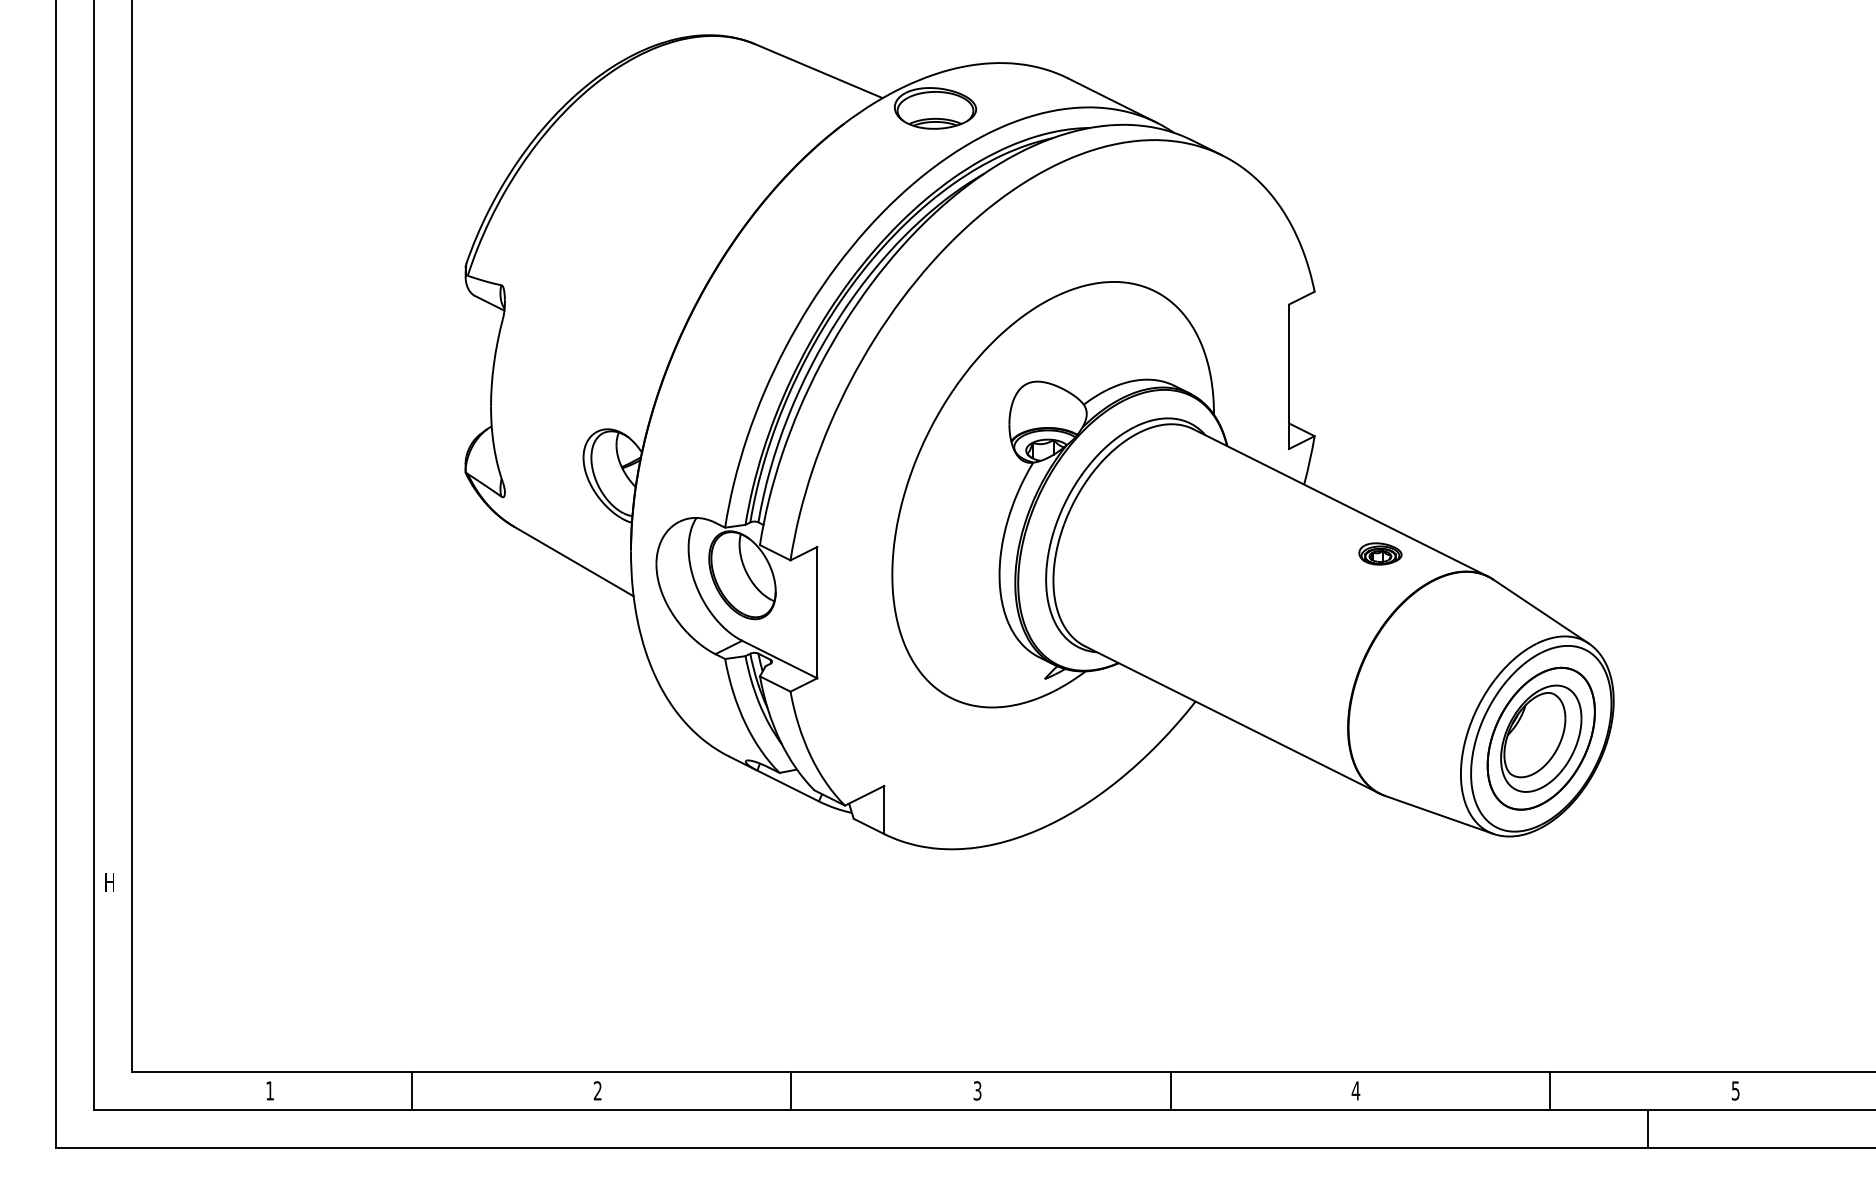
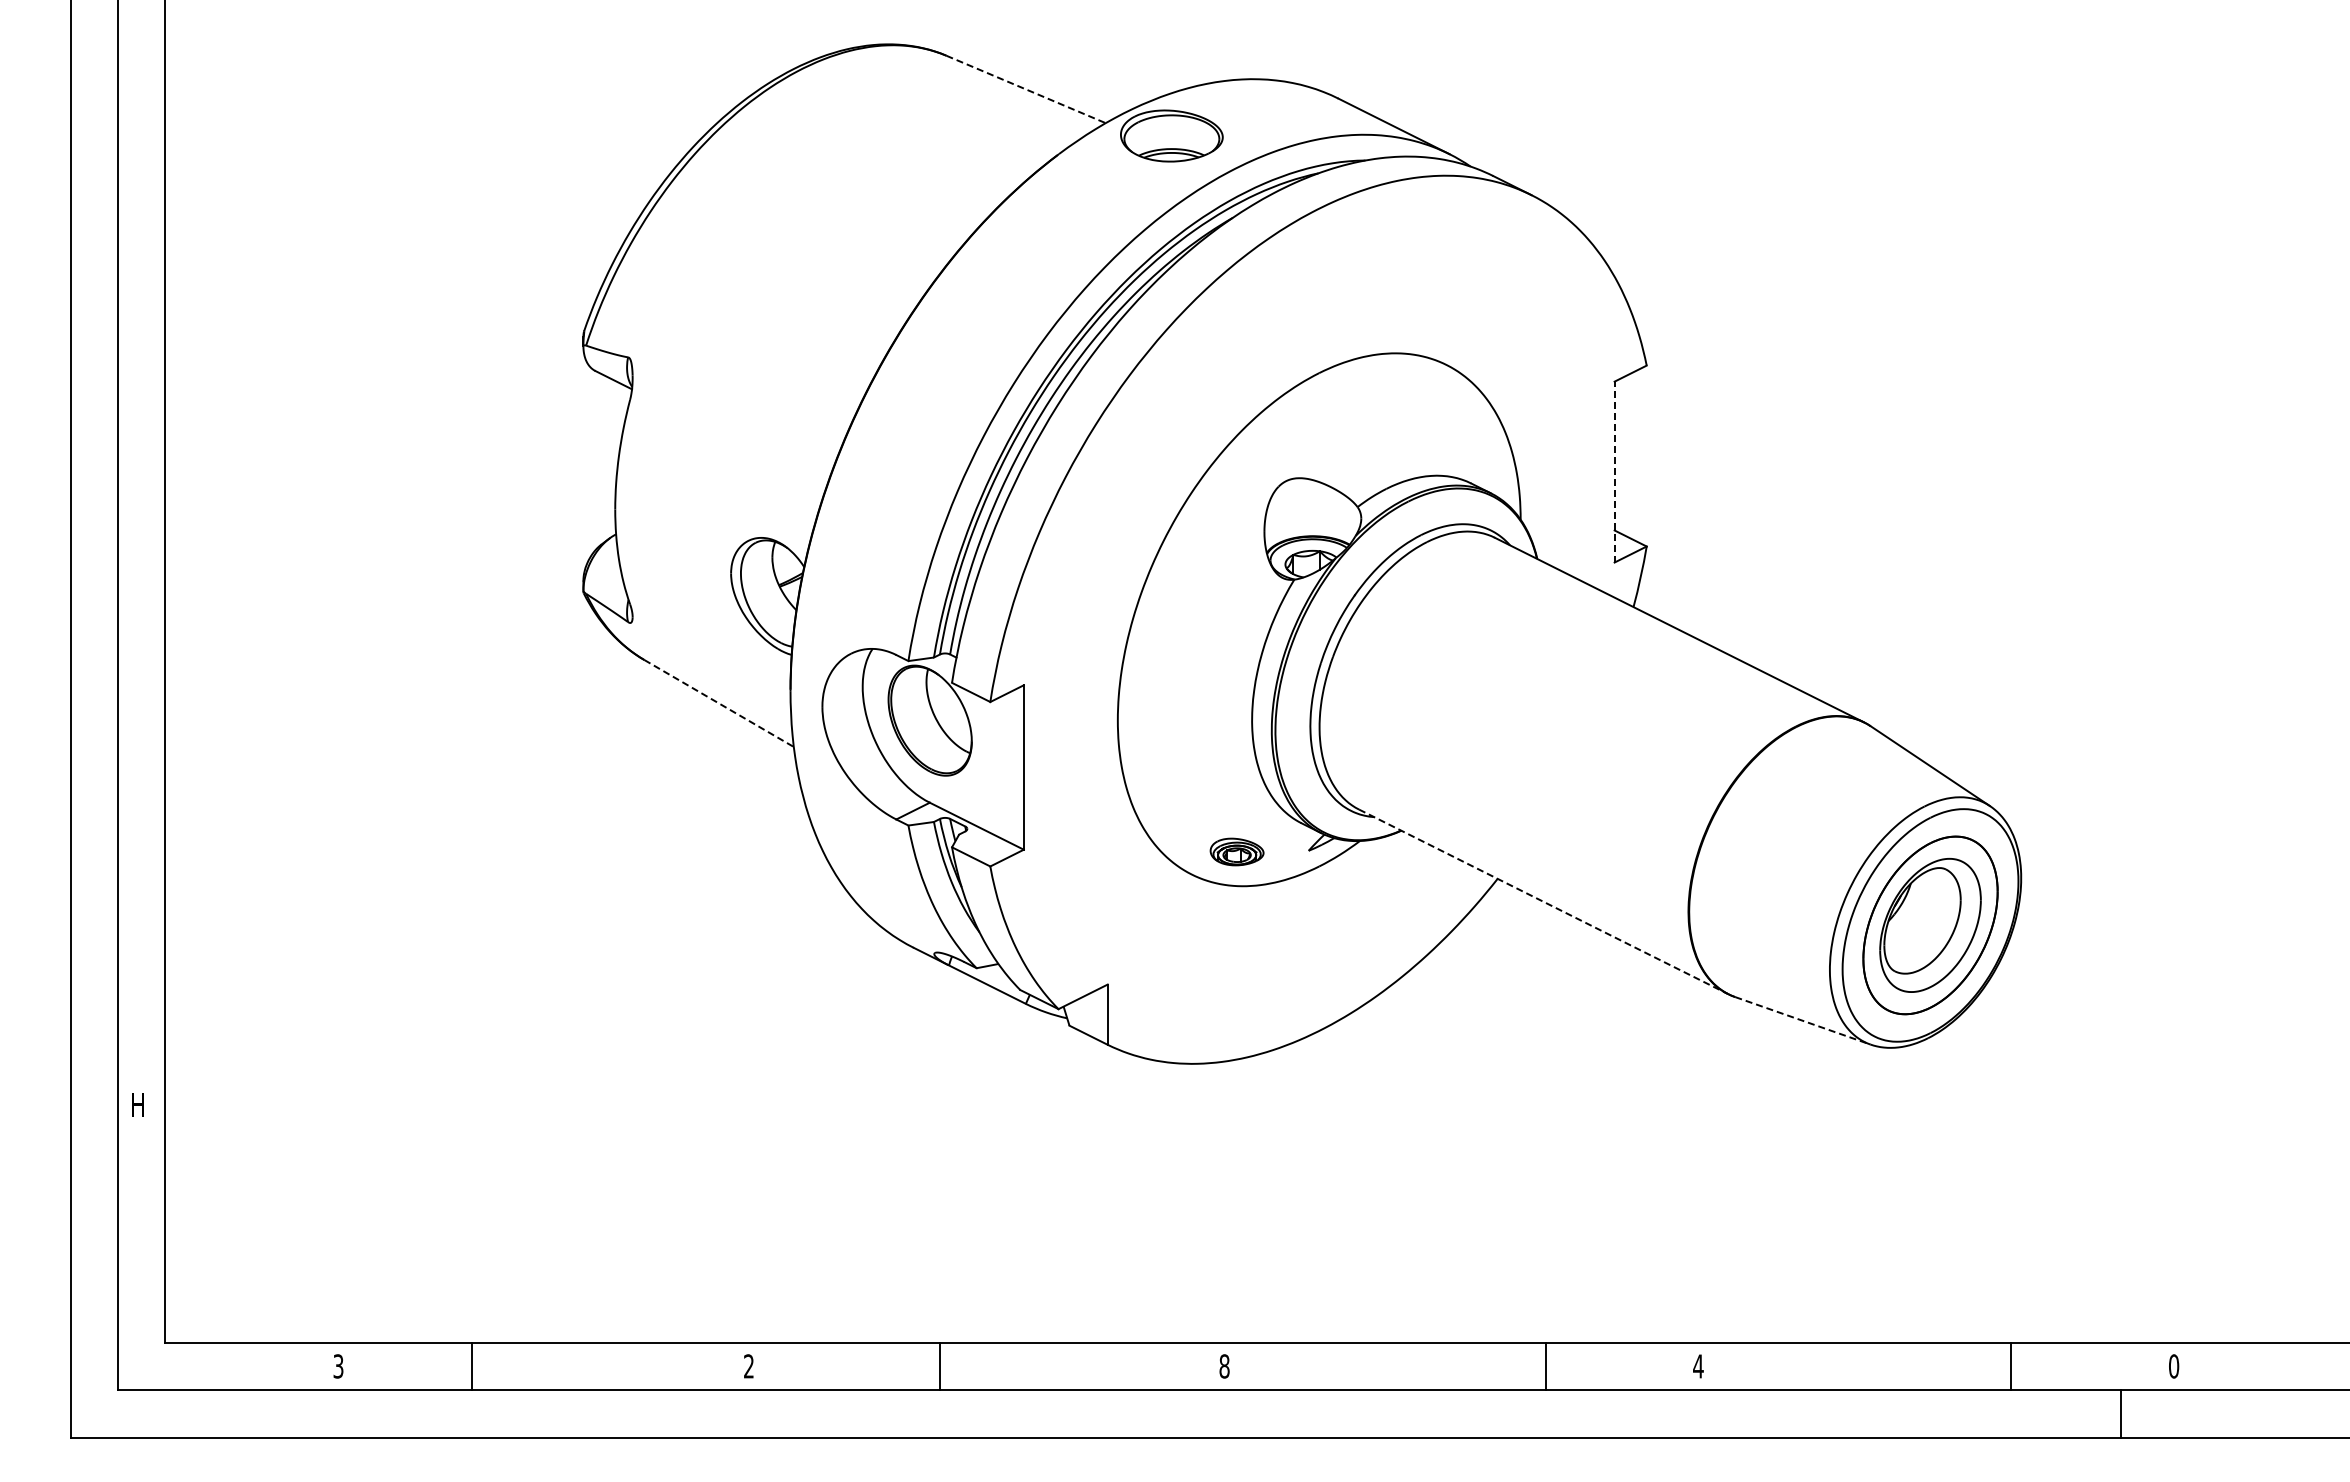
line: (819, 71) -> (1026, 89), solid -> dashed
line: (1288, 376) -> (1614, 471), solid -> dashed
part: (1379, 553) -> (1236, 851), moved
line: (574, 561) -> (719, 703), solid -> dashed
line: (1232, 720) -> (1543, 902), solid -> dashed
line: (1439, 814) -> (1802, 1020), solid -> dashed
text: (270, 1090) -> (338, 1366), 1 -> 3
line: (412, 1090) -> (471, 1366), moved
line: (791, 1090) -> (940, 1366), moved
text: (977, 1090) -> (1224, 1366), 3 -> 8
line: (1170, 1090) -> (1546, 1366), moved
line: (1549, 1090) -> (2010, 1366), moved
text: (1736, 1090) -> (2174, 1366), 5 -> 0
line: (1648, 1128) -> (2121, 1413), moved

